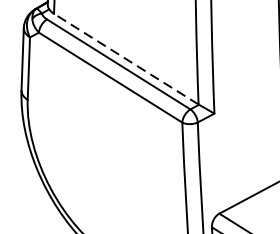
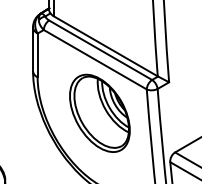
line: (125, 59) -> (105, 46), dashed -> solid
part: (113, 152) -> (99, 112), added

